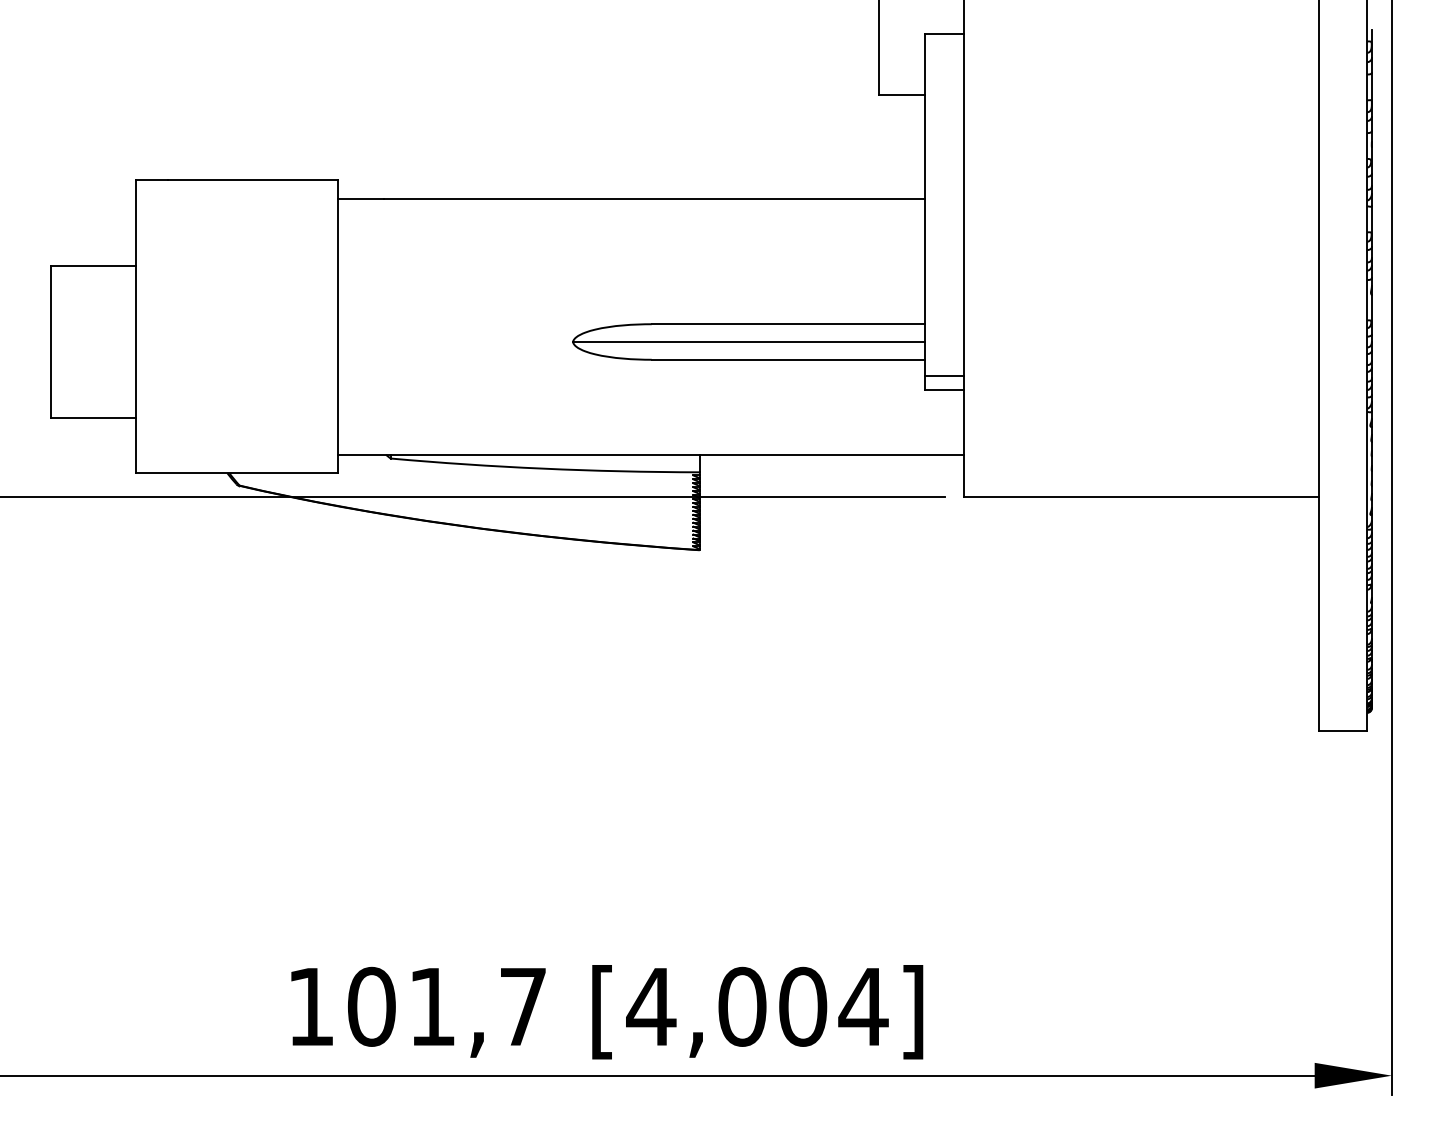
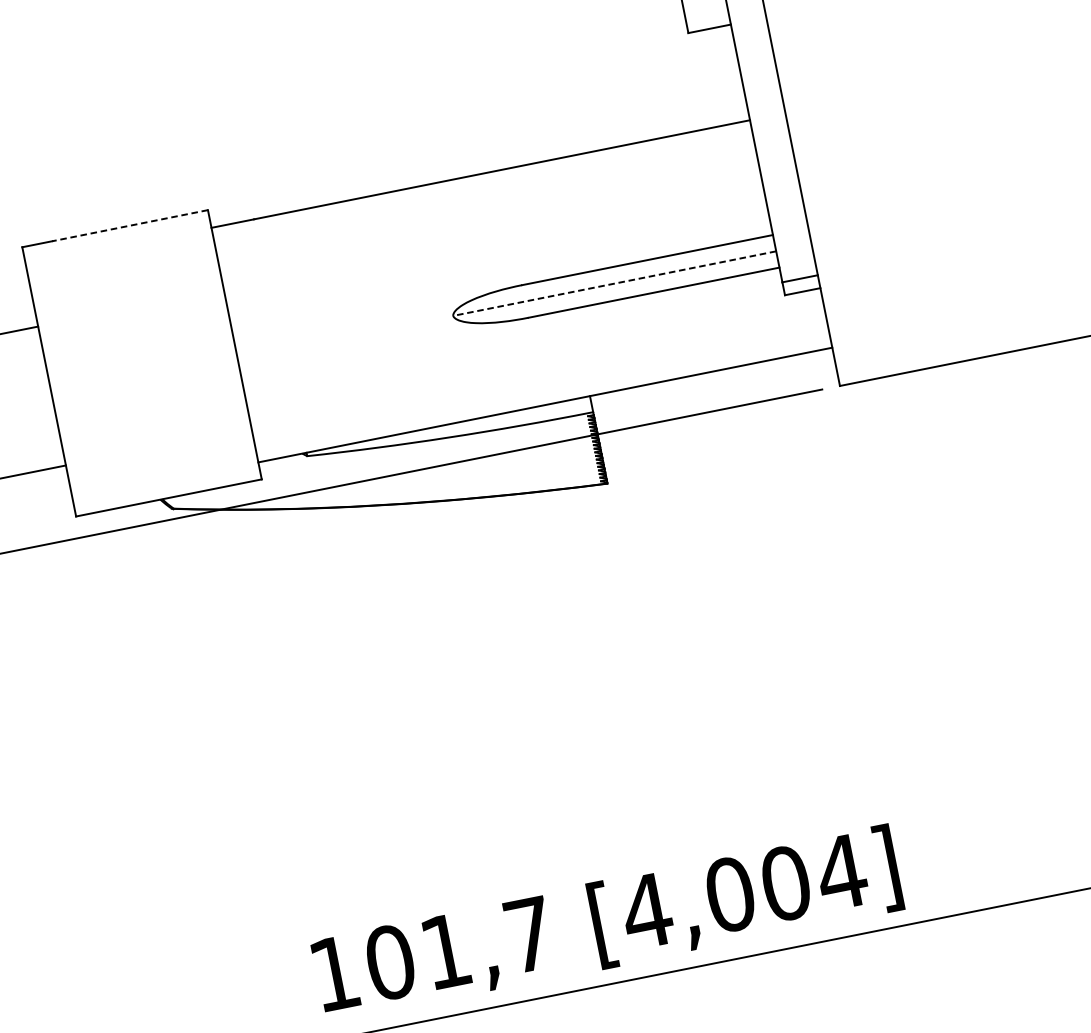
line: (253, 179) -> (130, 225), solid -> dashed
line: (748, 342) -> (614, 284), solid -> dashed

